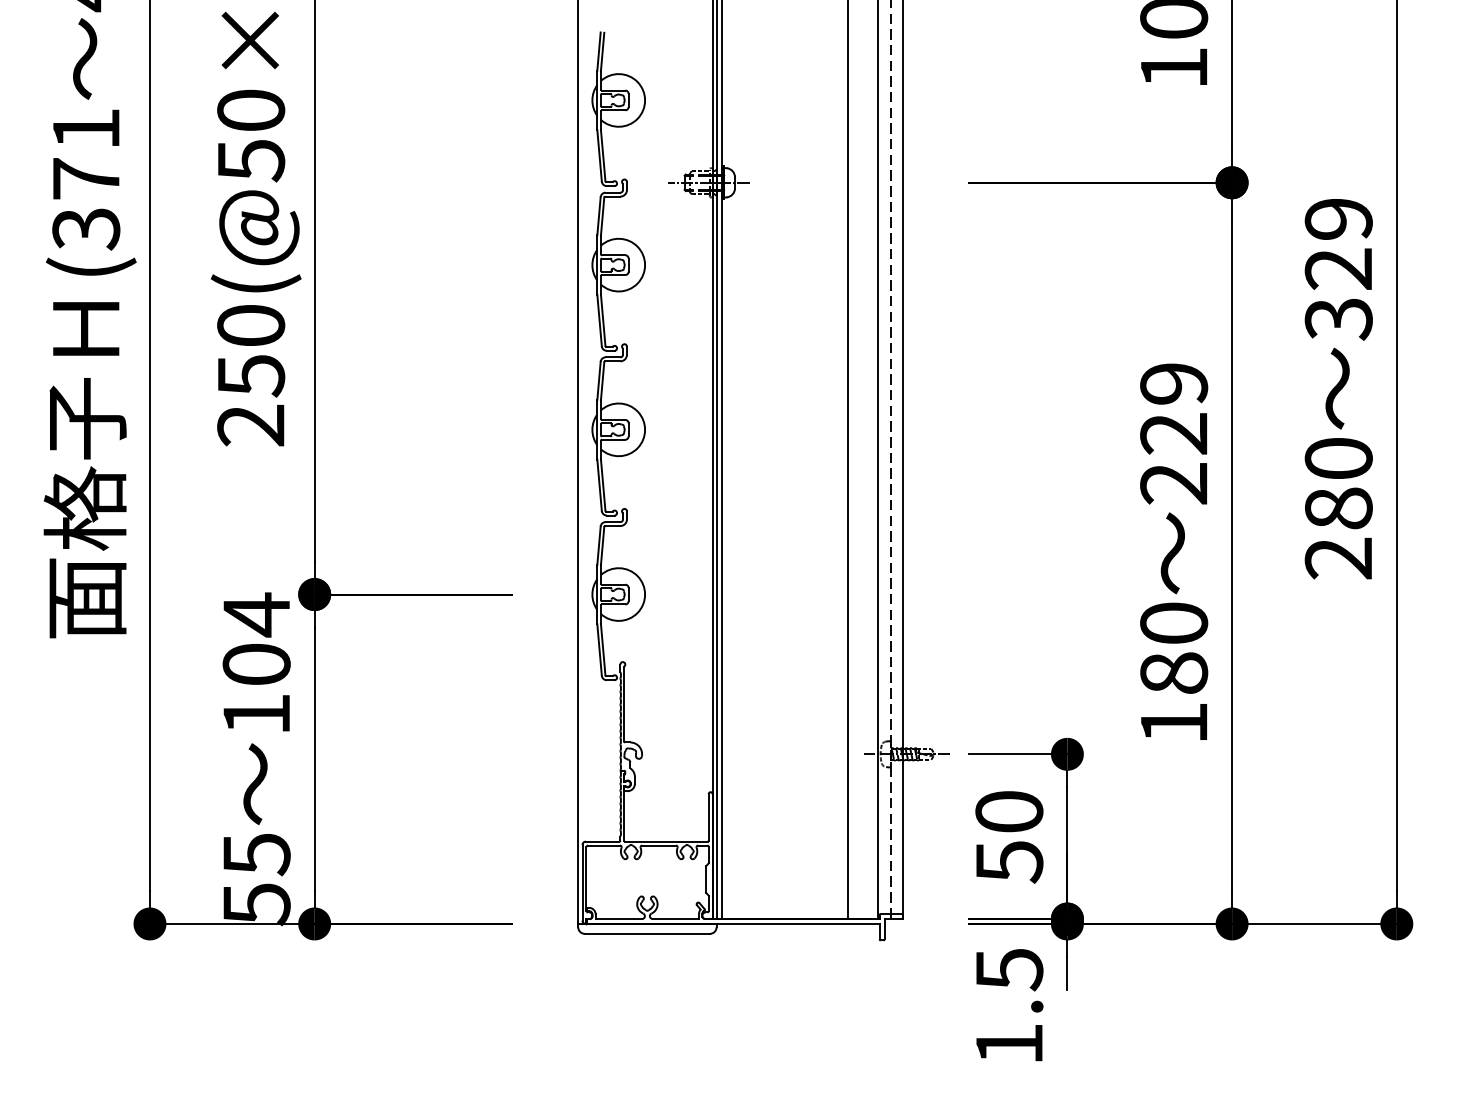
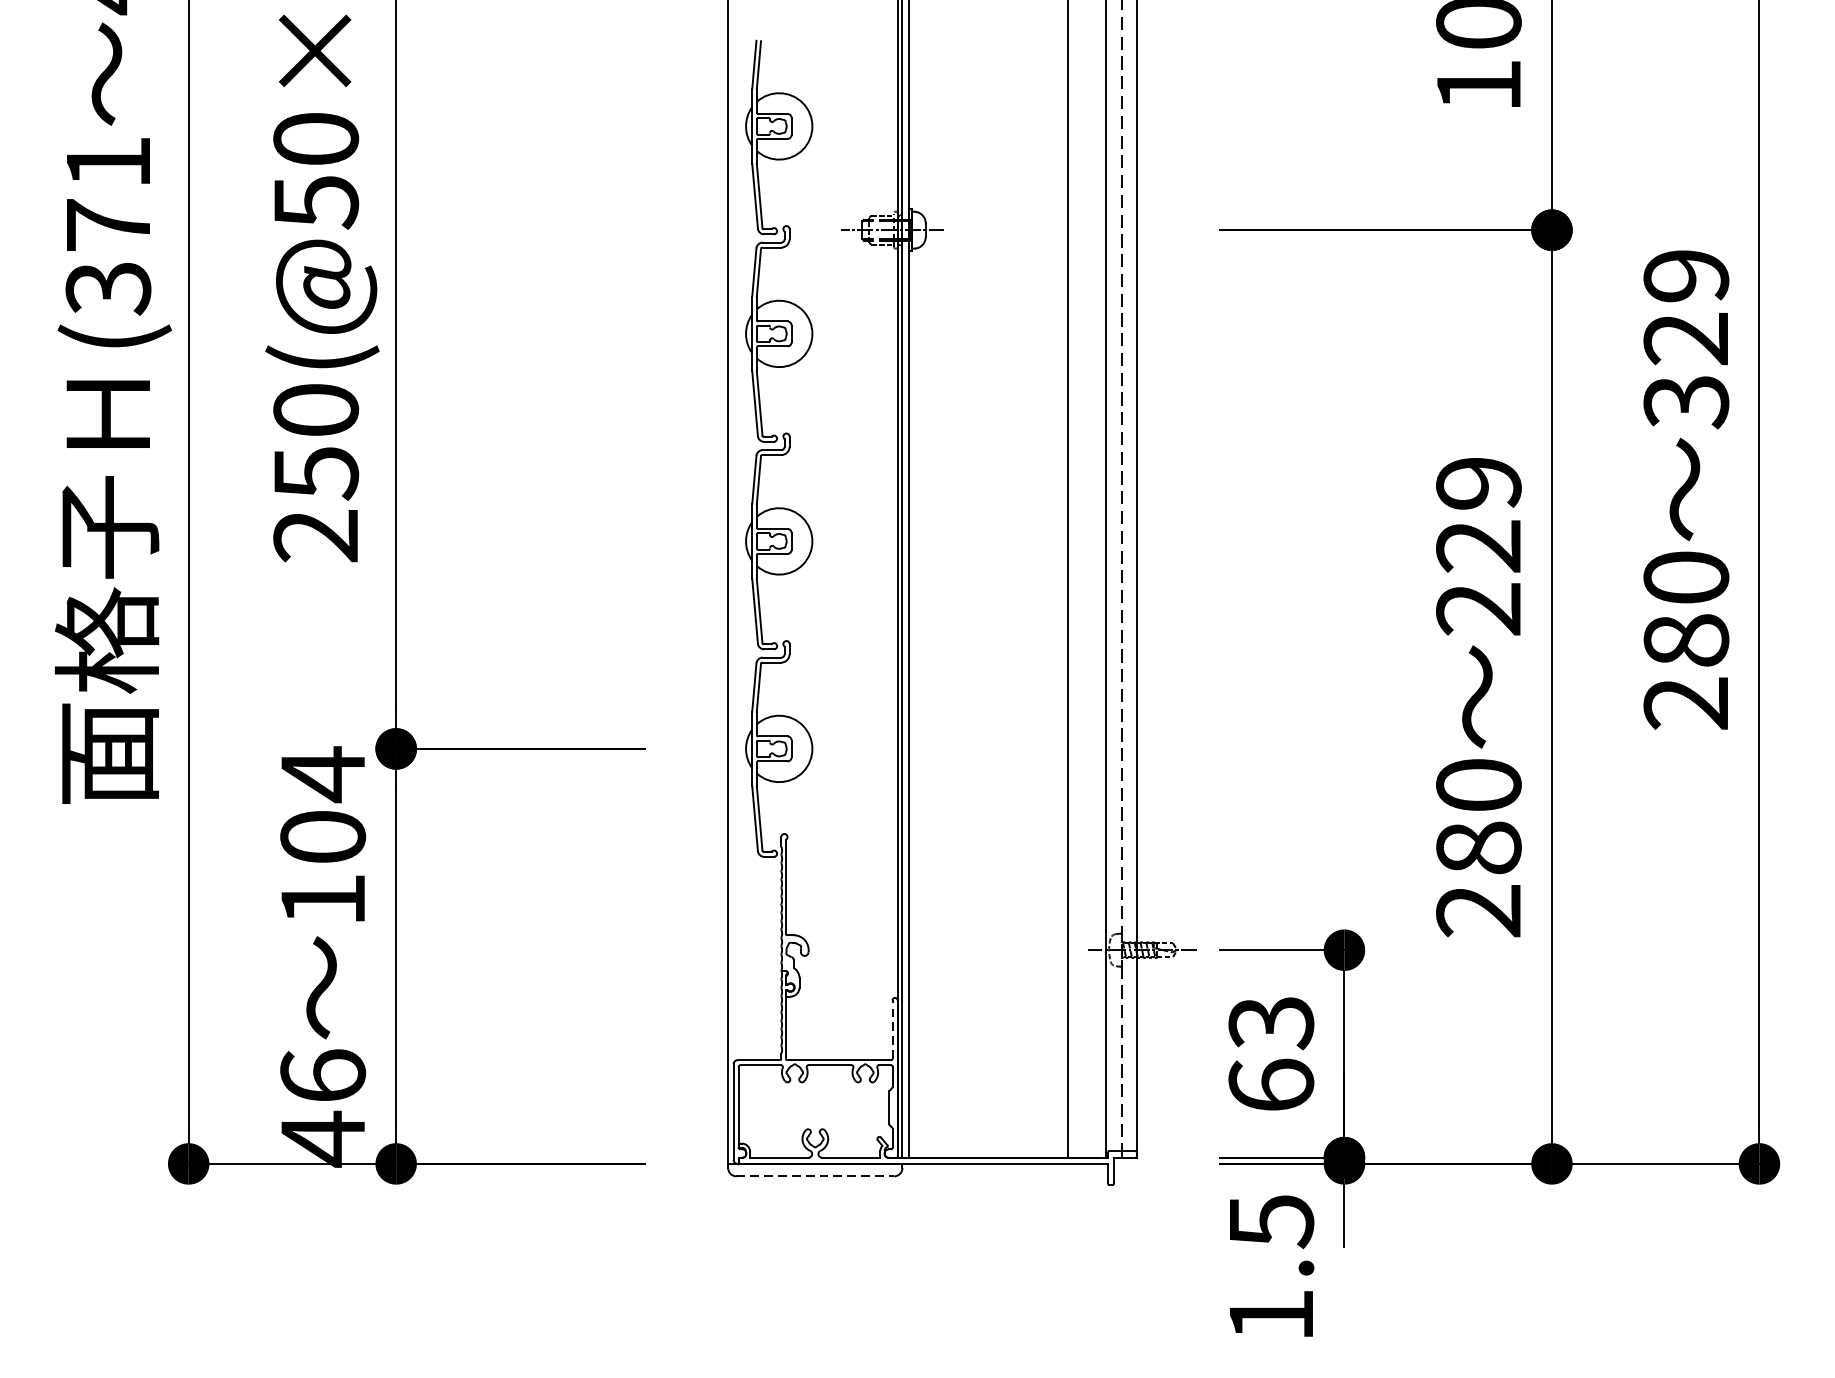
text: (1173, 723) -> (1478, 911), 180 -> 280
line: (708, 816) -> (892, 1028), solid -> dashed
text: (1009, 837) -> (1271, 1054), 50 -> 63
text: (256, 880) -> (322, 1109), 55 -> 46
line: (647, 933) -> (815, 1175), solid -> dashed

